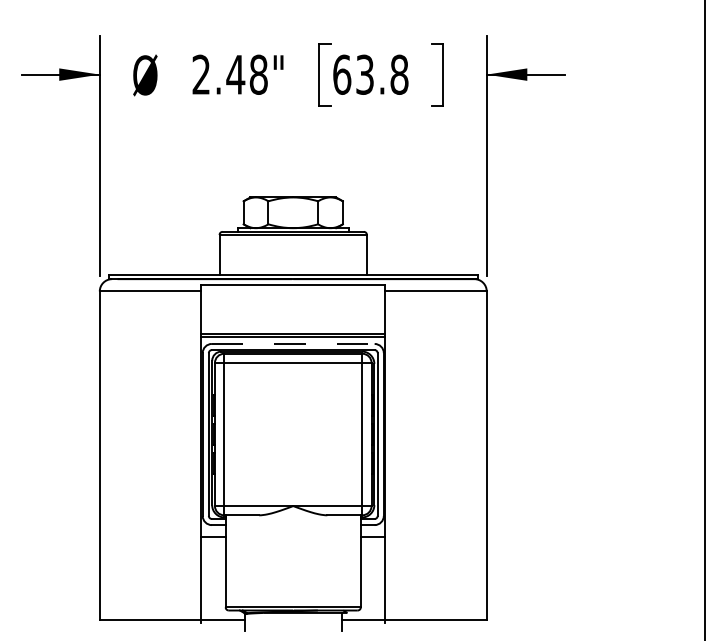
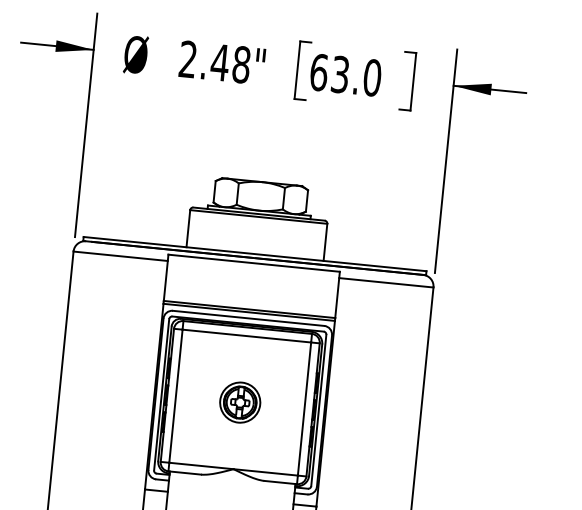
text: (399, 74) -> (372, 77), 63.8 -> 63.0
line: (293, 343) -> (248, 317), dashed -> solid
part: (292, 434) -> (239, 402), added

